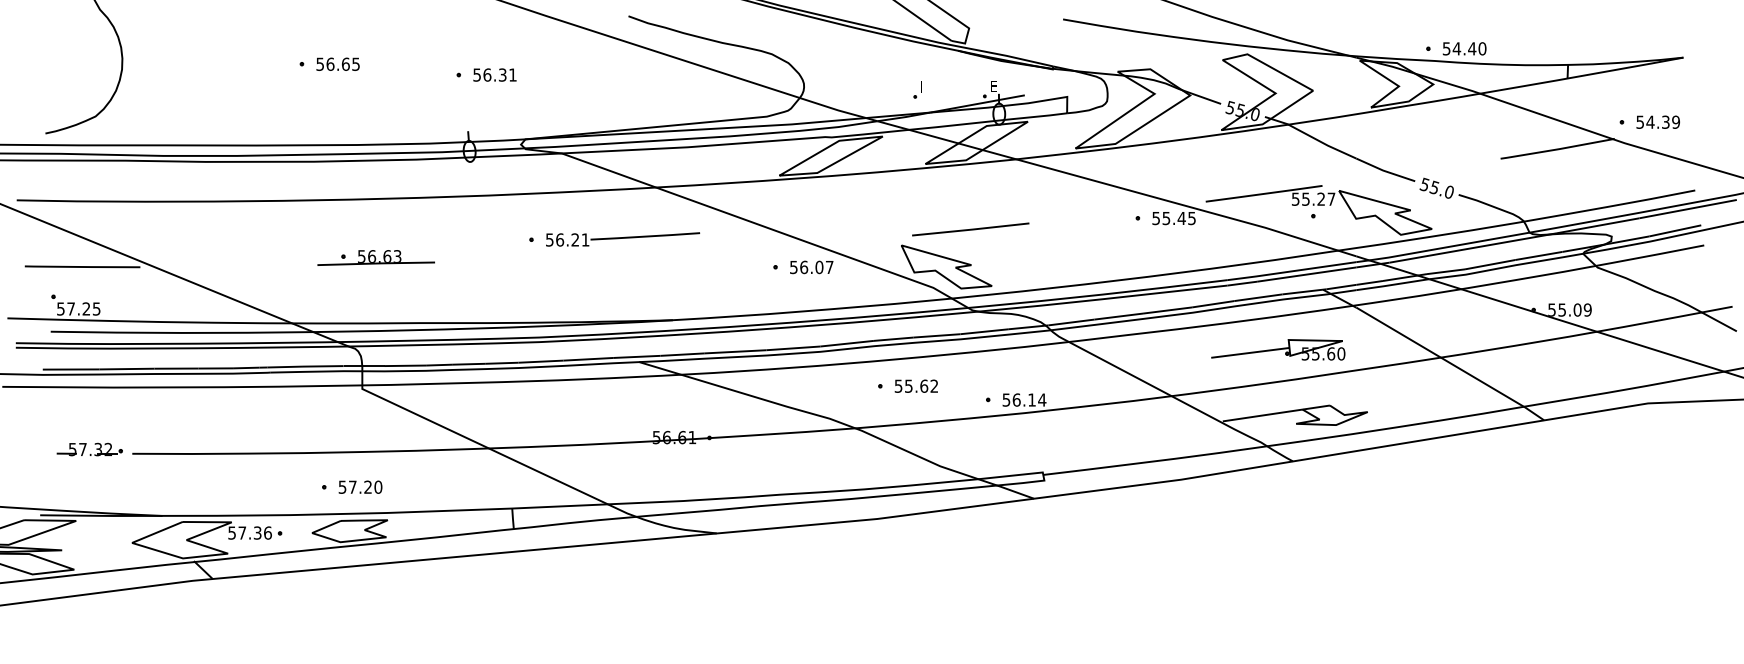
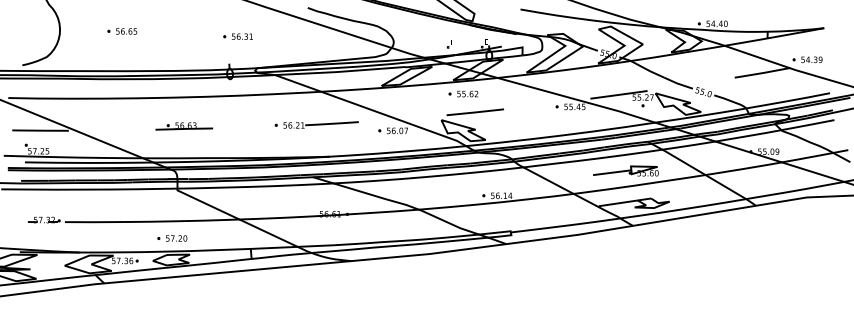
part: (329, 64) -> (122, 31), moved
part: (613, 238) -> (316, 124), moved
part: (907, 385) -> (463, 93), moved

